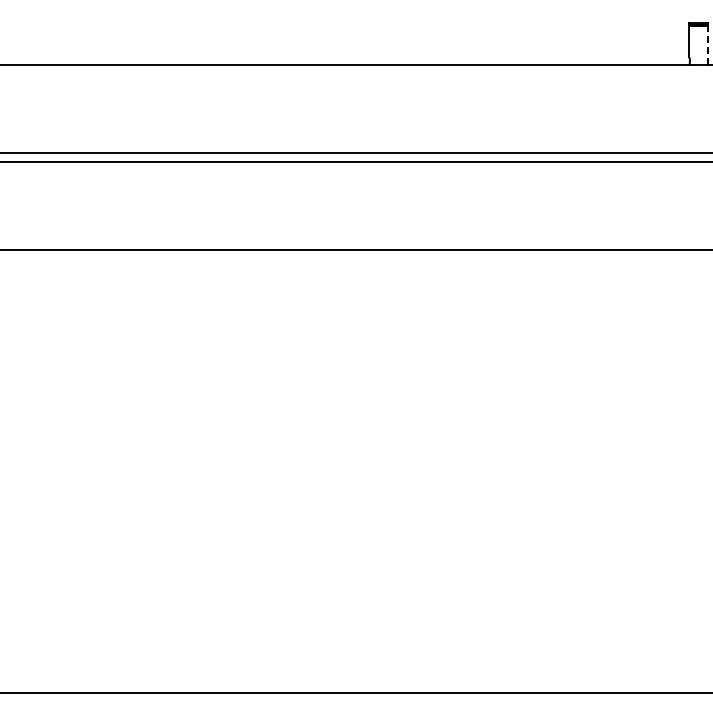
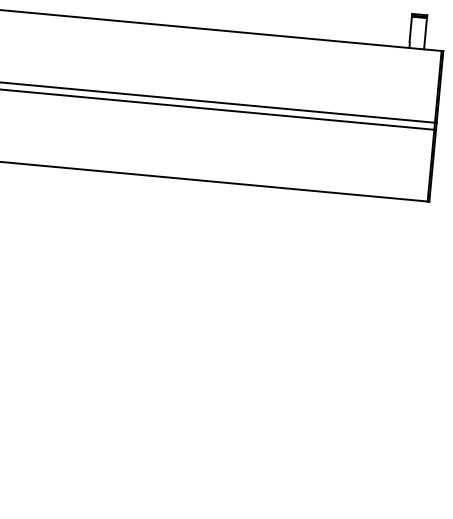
line: (707, 44) -> (425, 32), dashed -> solid

